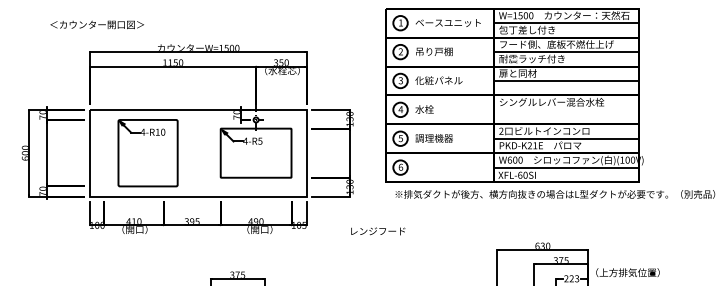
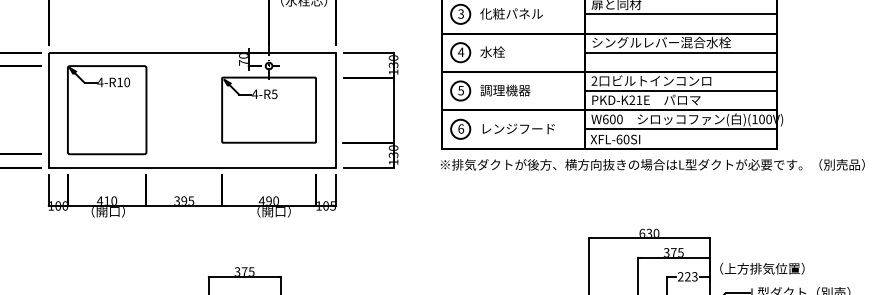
line: (566, 109) -> (680, 52), added
part: (147, 153) -> (106, 110), moved
text: (555, 194) -> (652, 164), moved
text: (378, 231) -> (519, 129), moved

